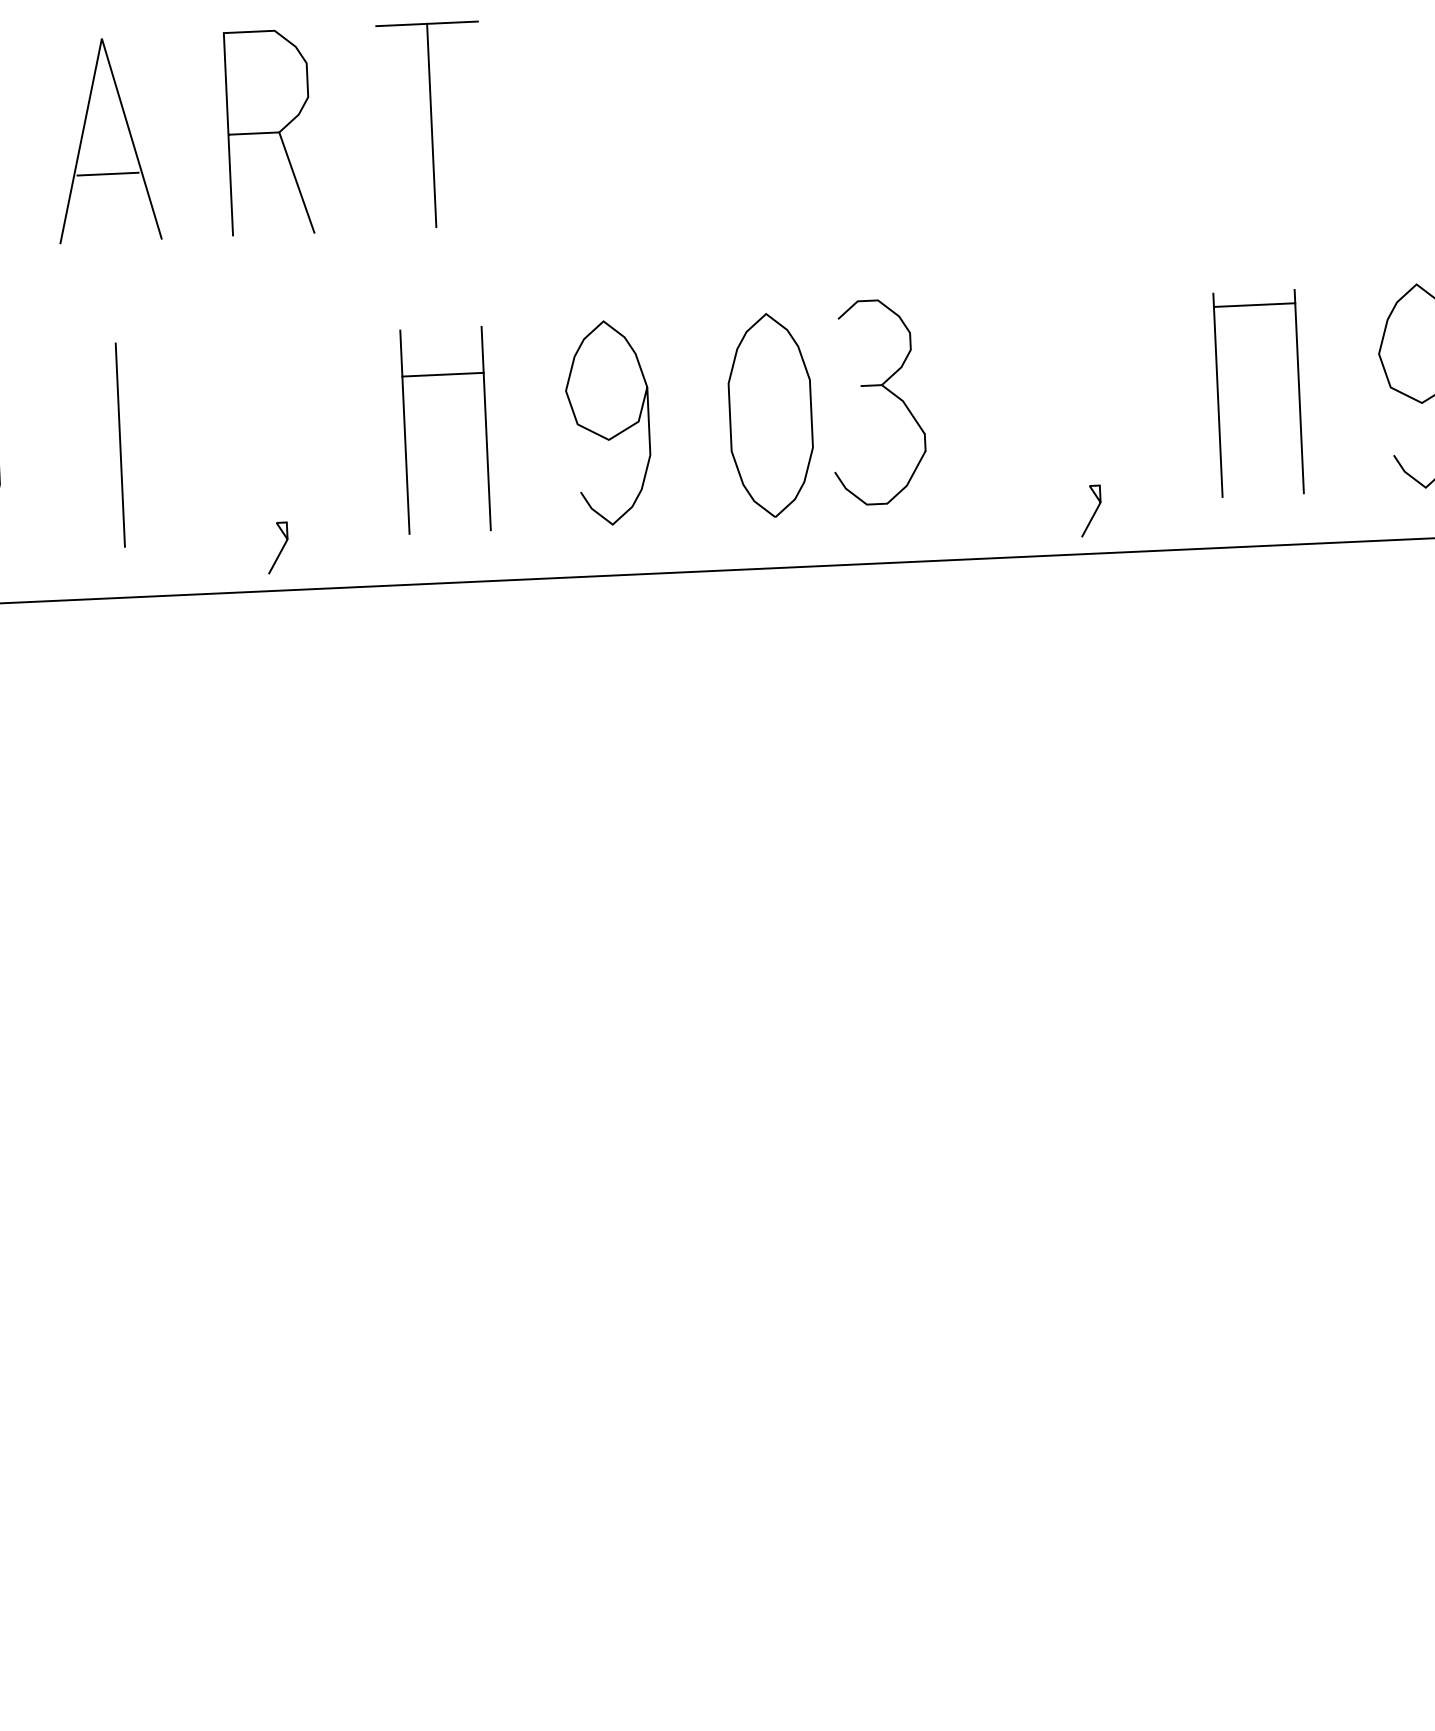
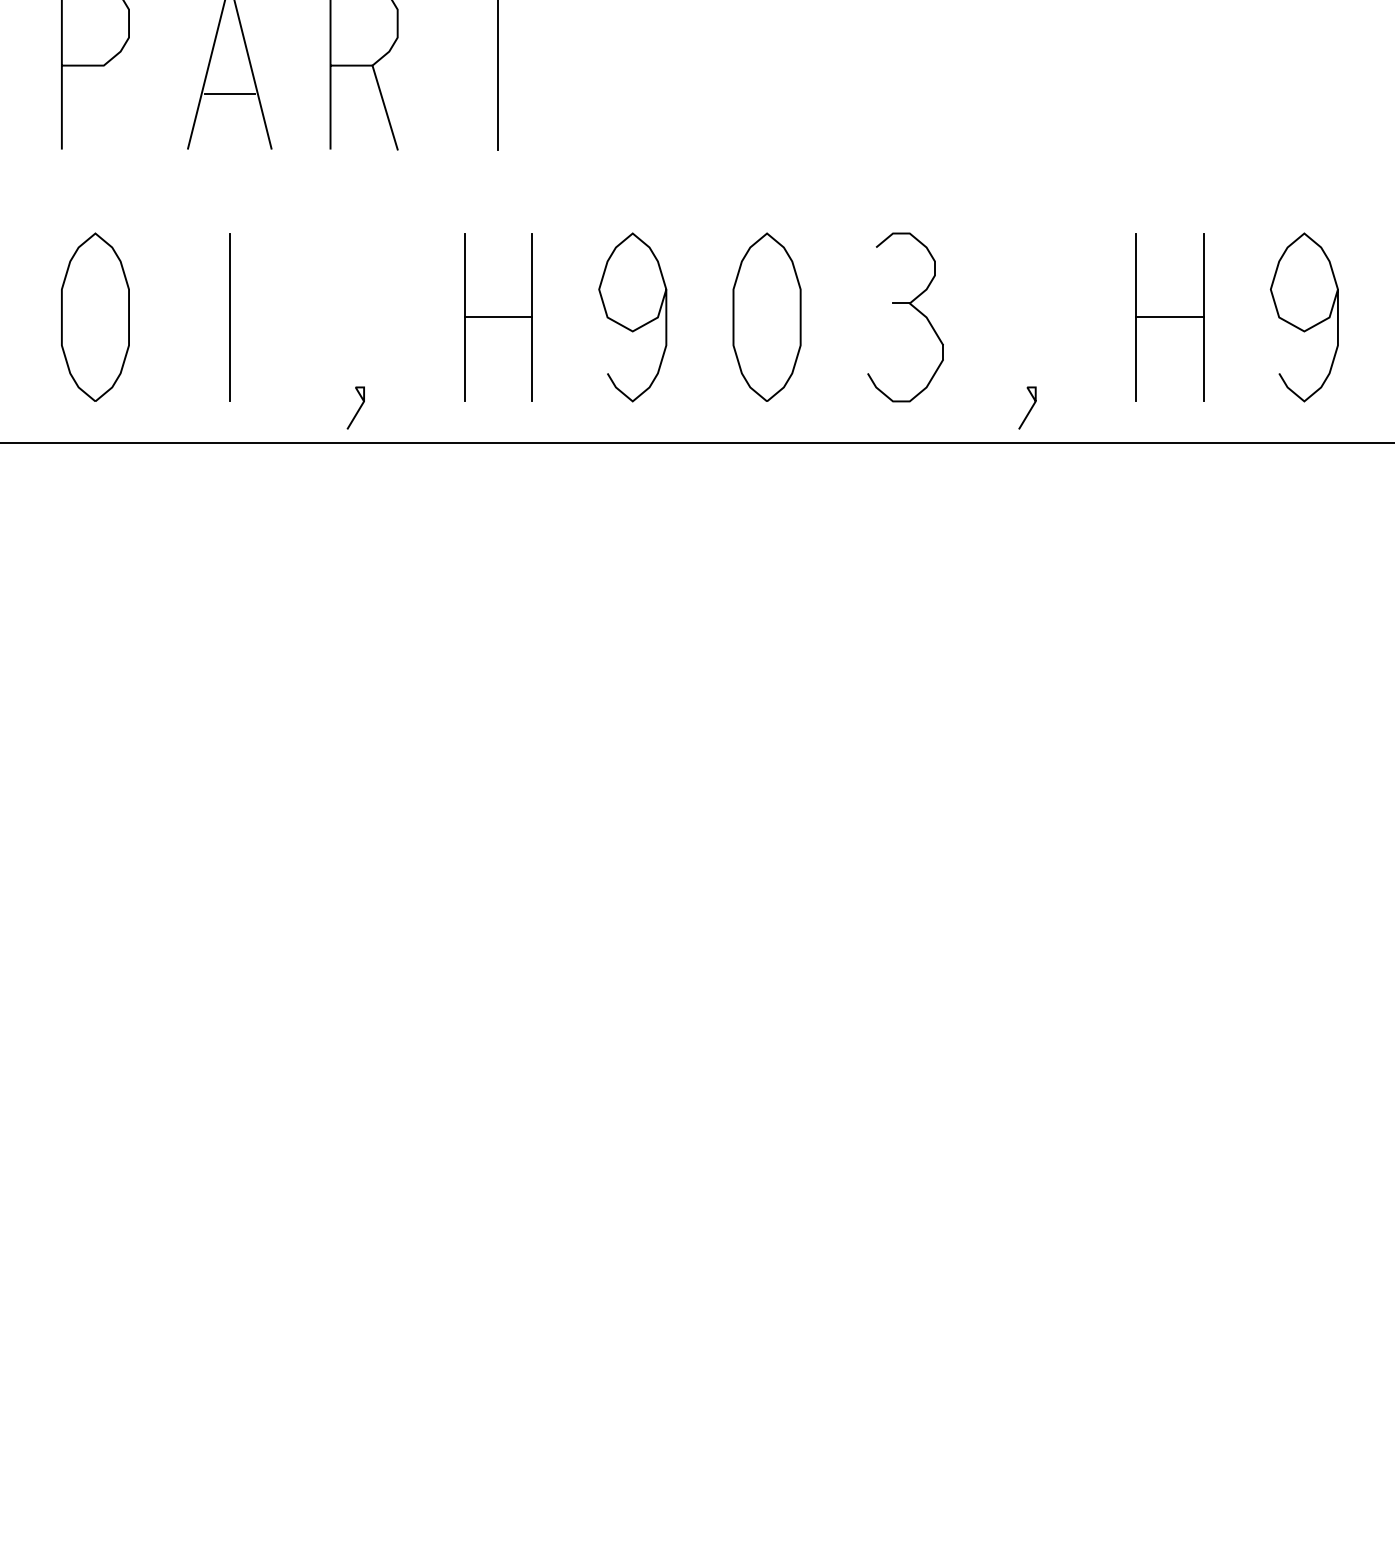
line: (1253, 305) -> (1169, 317), moved
line: (443, 374) -> (498, 317), moved
part: (884, 388) -> (911, 306), moved

